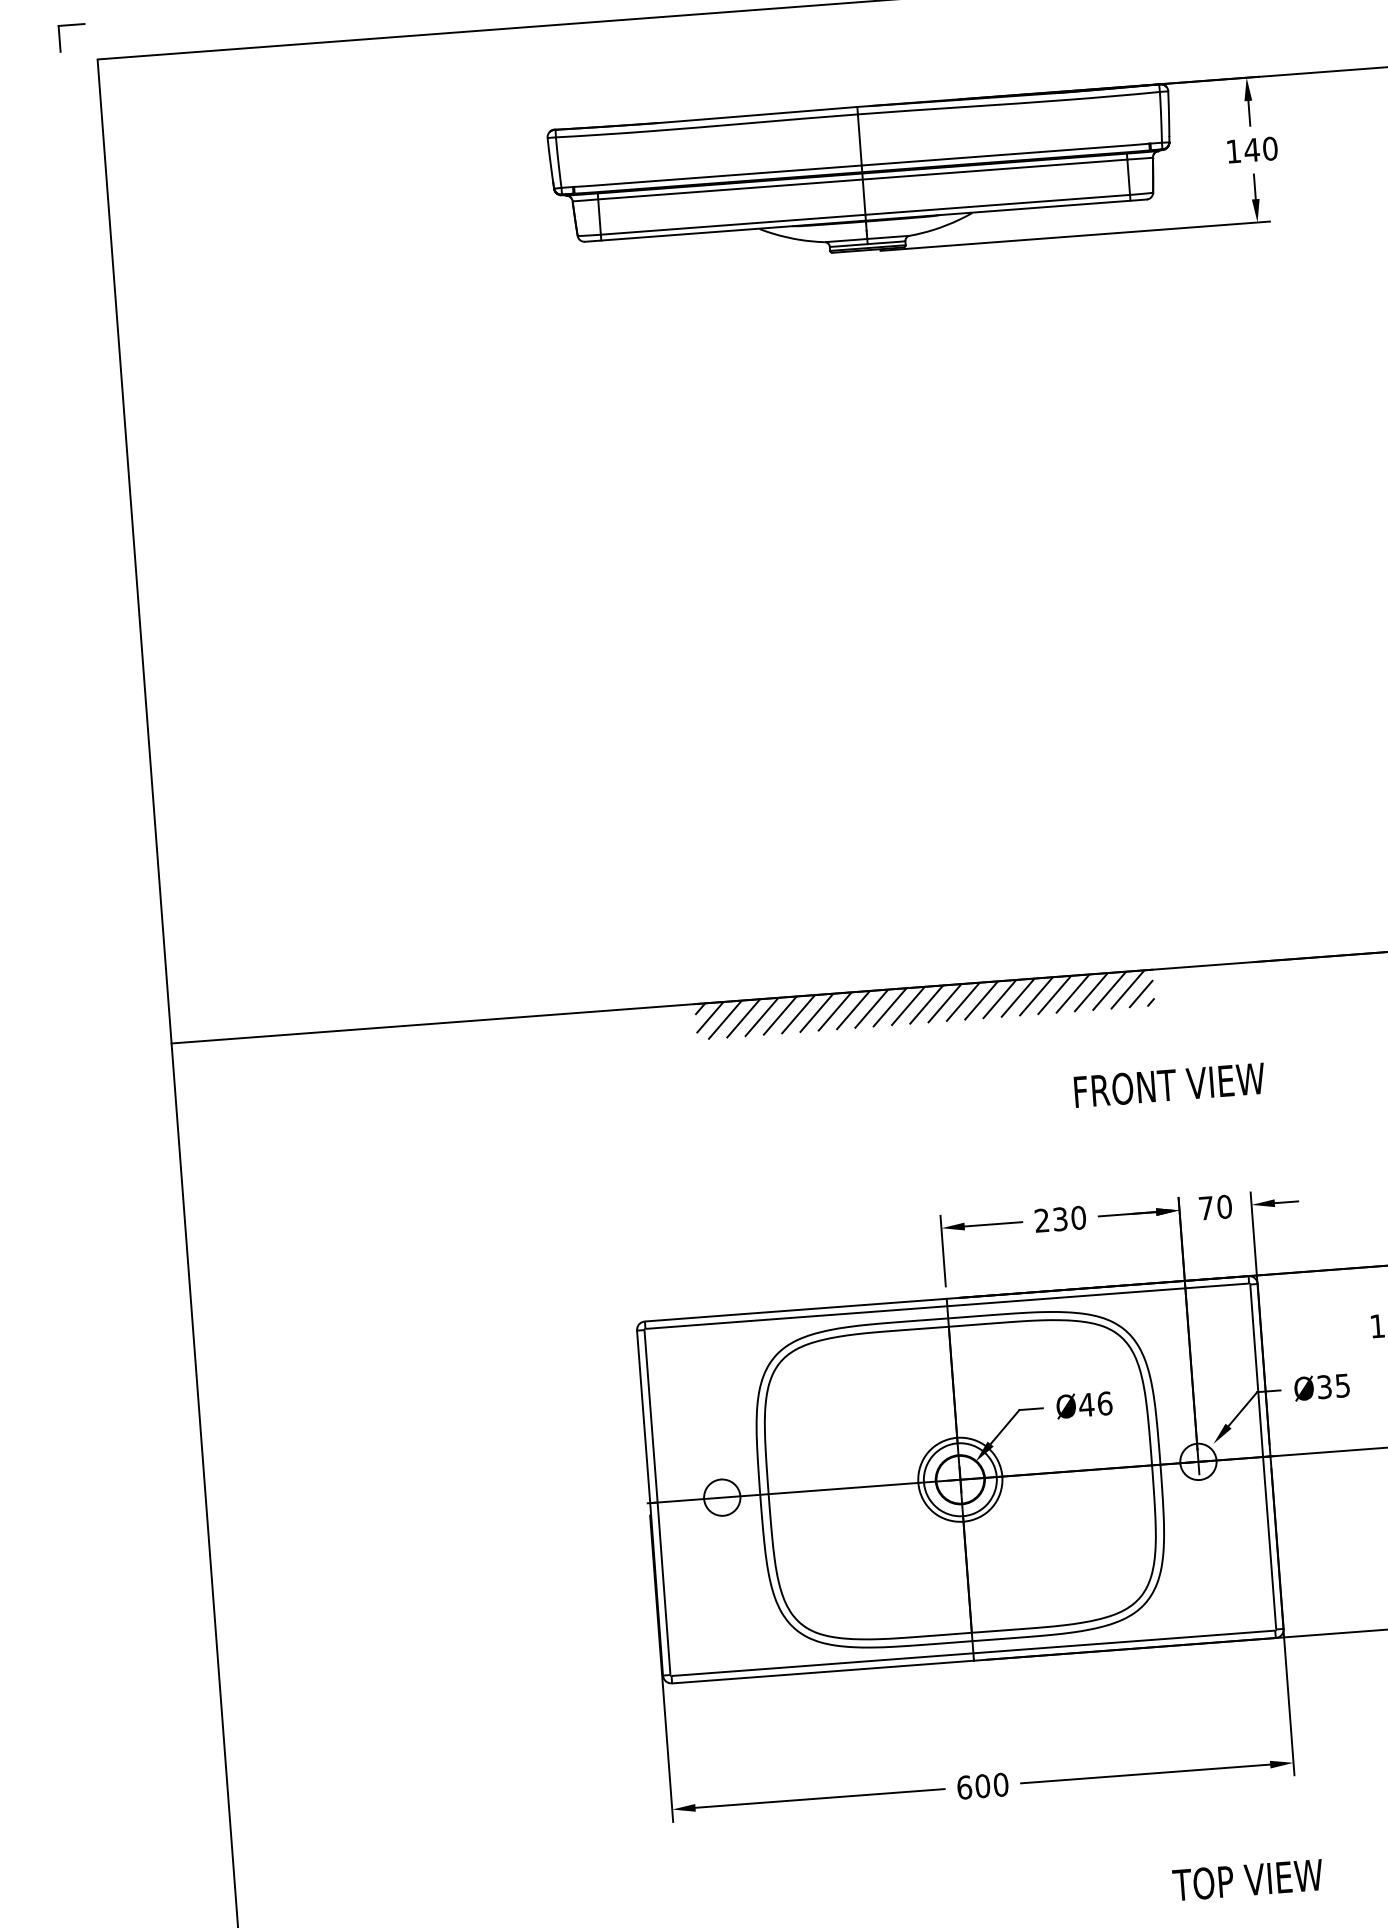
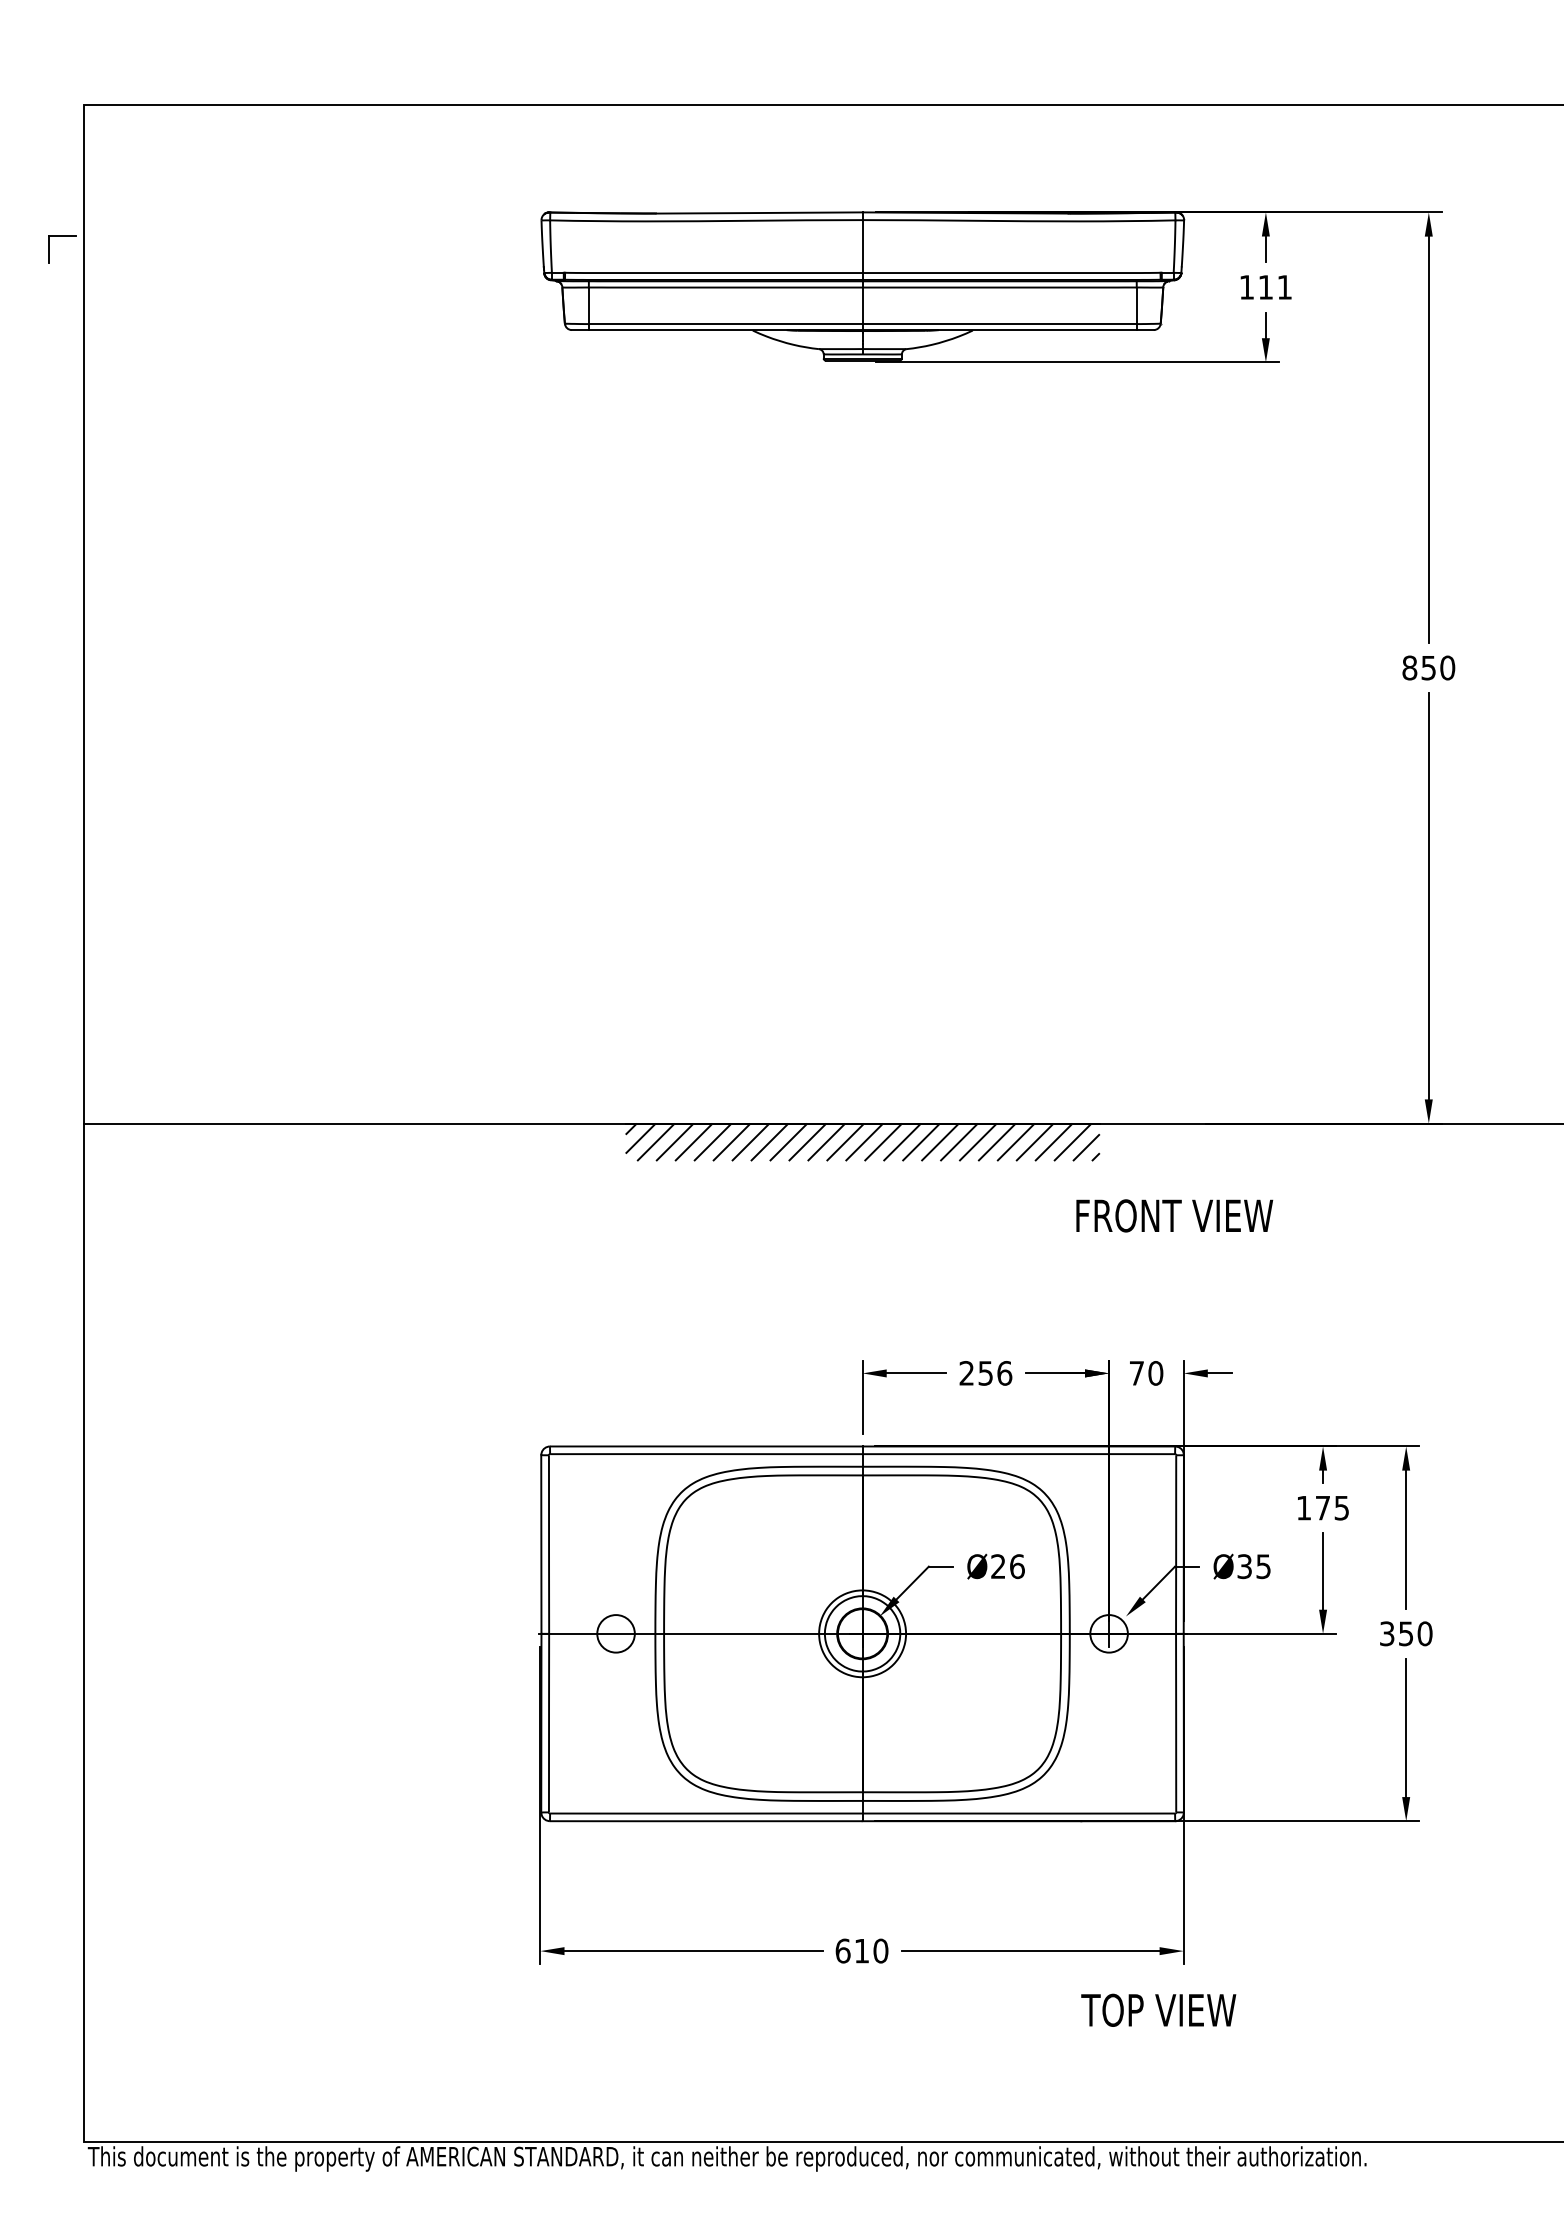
part: (71, 25) -> (62, 236), moved
text: (1261, 149) -> (1275, 287), 140 -> 111
text: (1169, 1084) -> (1174, 1215), moved
text: (1069, 1218) -> (995, 1373), 230 -> 256
text: (1086, 1404) -> (998, 1566), Ø46 -> Ø26
text: (982, 1785) -> (861, 1950), 600 -> 610
text: (1247, 1879) -> (1158, 2009), moved

